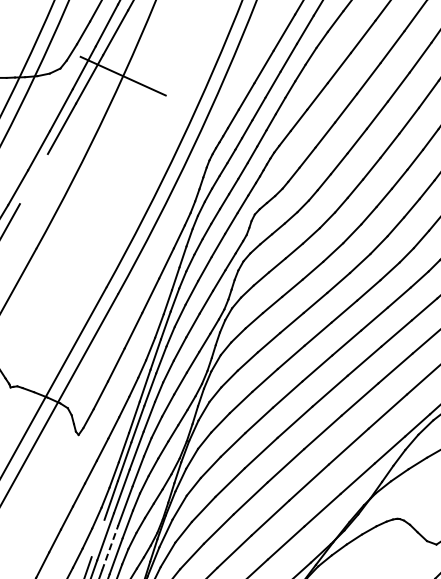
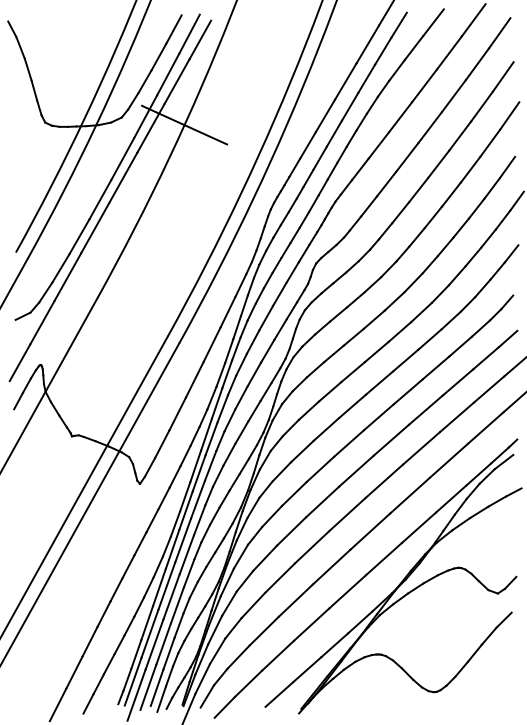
line: (34, 178) -> (95, 227), added
line: (98, 538) -> (159, 587), added
line: (110, 547) -> (171, 596), dashed -> solid

